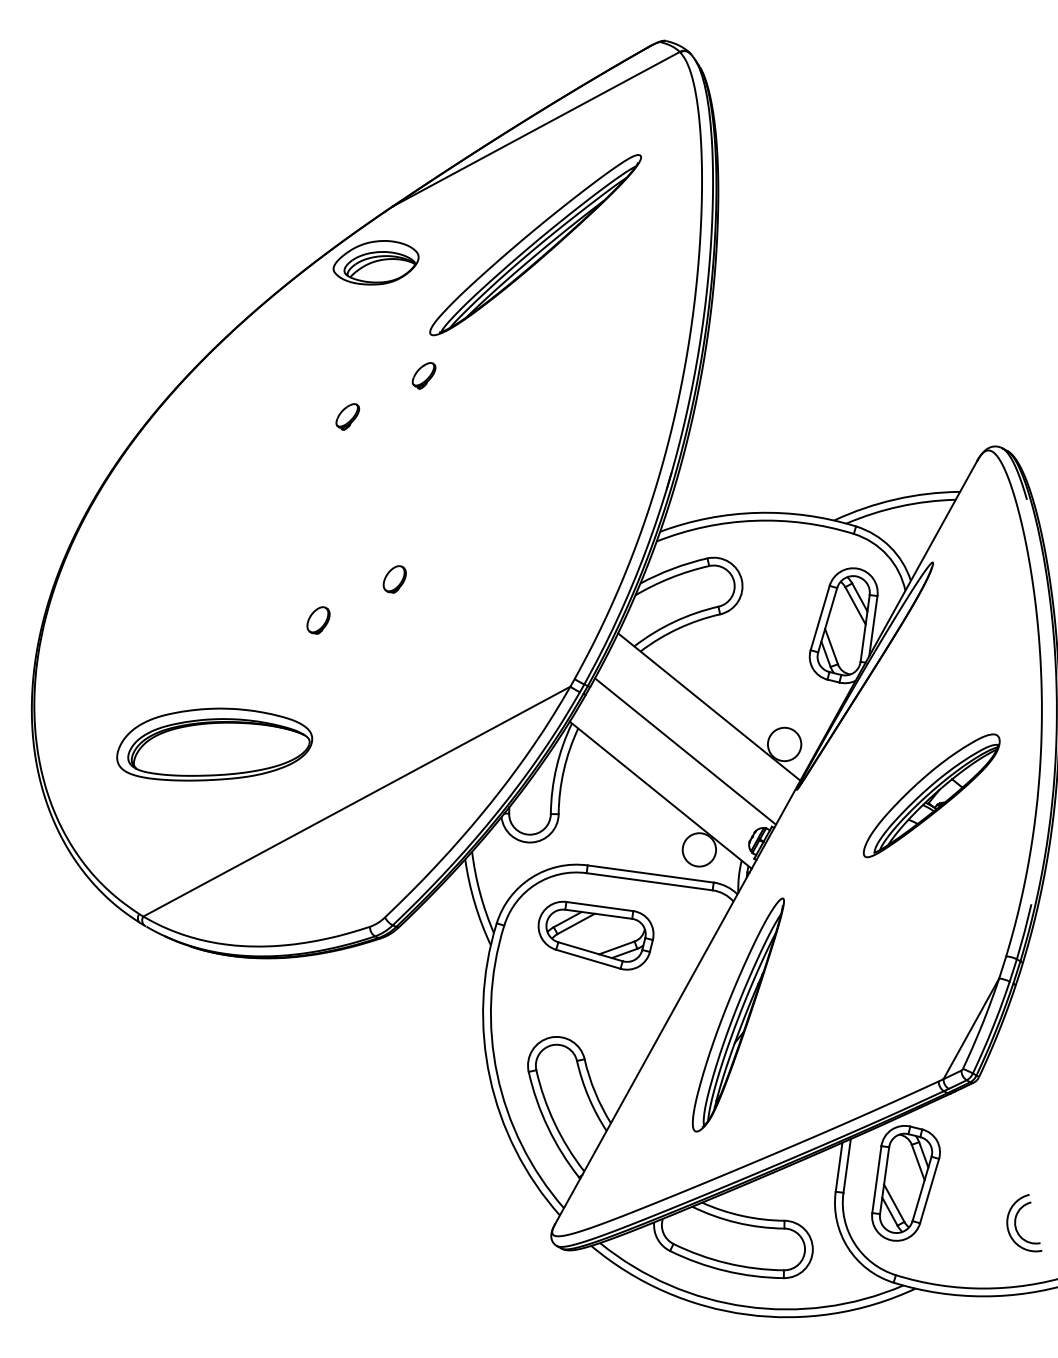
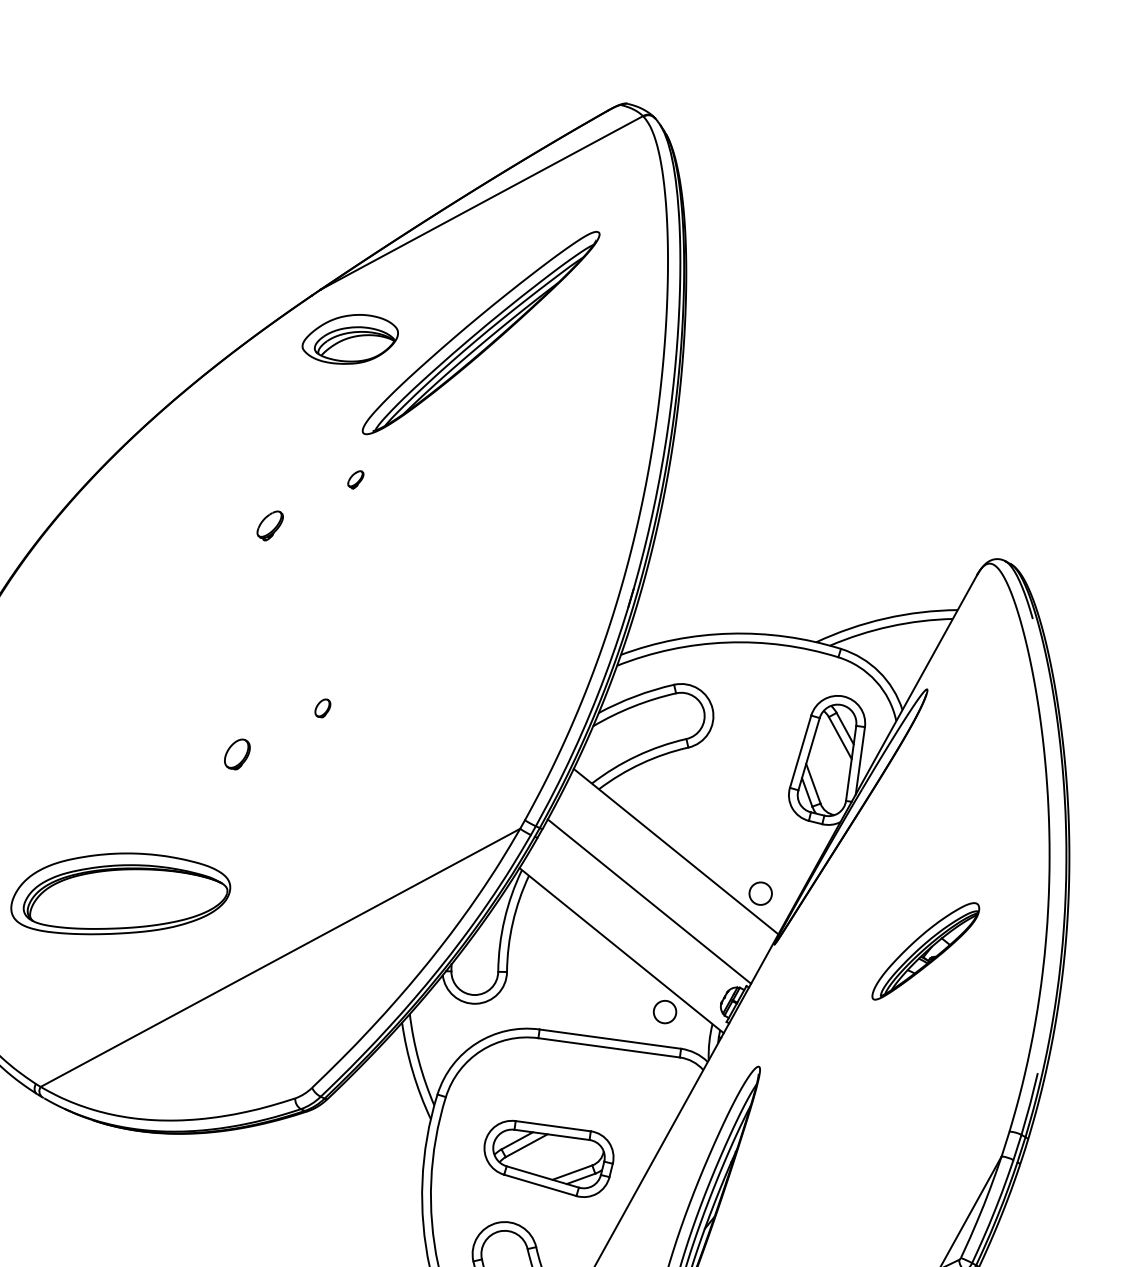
part: (375, 262) -> (349, 339), moved
part: (423, 375) -> (355, 479), size x0.6
part: (394, 579) -> (322, 708), size x0.6
circle: (784, 744) -> (760, 893), size x0.6
part: (931, 795) -> (925, 950), size x0.7
circle: (699, 849) -> (665, 1011), size x0.6
part: (595, 935) -> (548, 1158), moved

